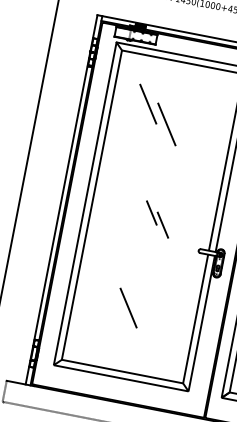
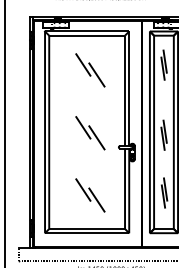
part: (158, 115) -> (90, 70), moved
part: (157, 219) -> (90, 133), size x1.67
line: (146, 327) -> (96, 199), added

